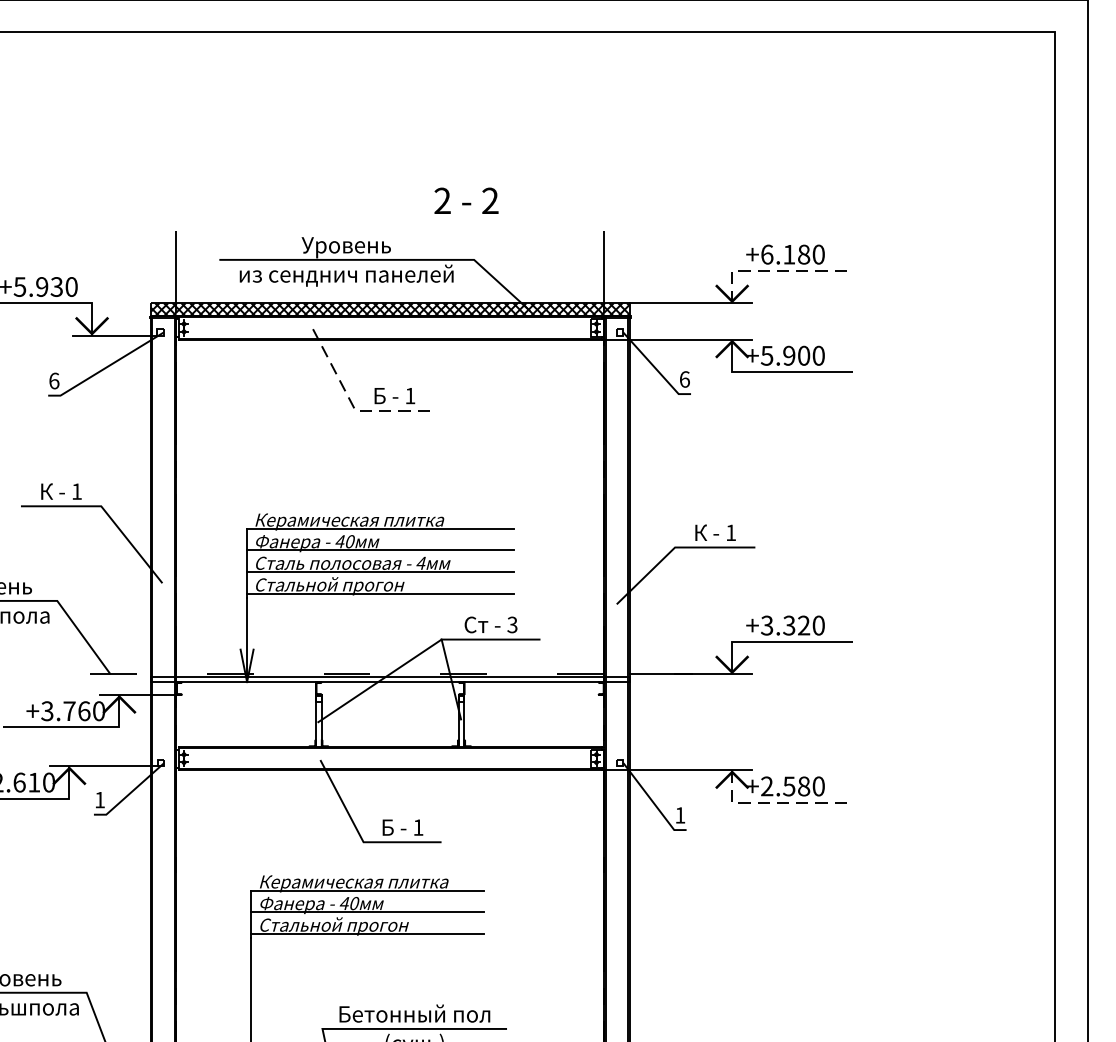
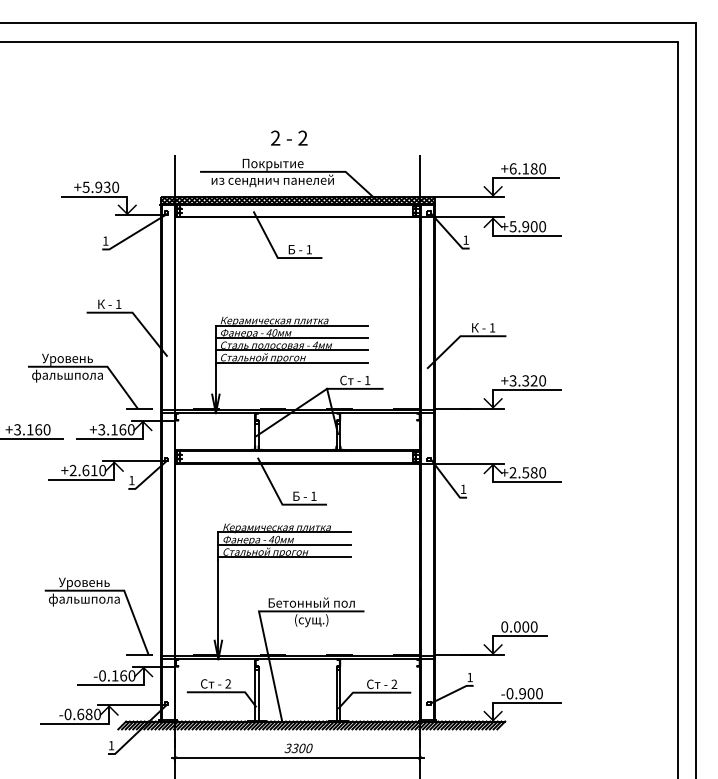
text: (466, 199) -> (289, 137), moved
text: (346, 246) -> (272, 164), Уровень -> Покрытие
line: (774, 271) -> (517, 178), dashed -> solid
text: (683, 378) -> (465, 239), 6 -> 1
text: (53, 379) -> (105, 240), 6 -> 1
line: (353, 406) -> (276, 255), dashed -> solid
text: (512, 624) -> (367, 380), 3 -> 1
text: (69, 710) -> (114, 429), +3.760 -> +3.160
line: (776, 803) -> (518, 482), dashed -> solid

